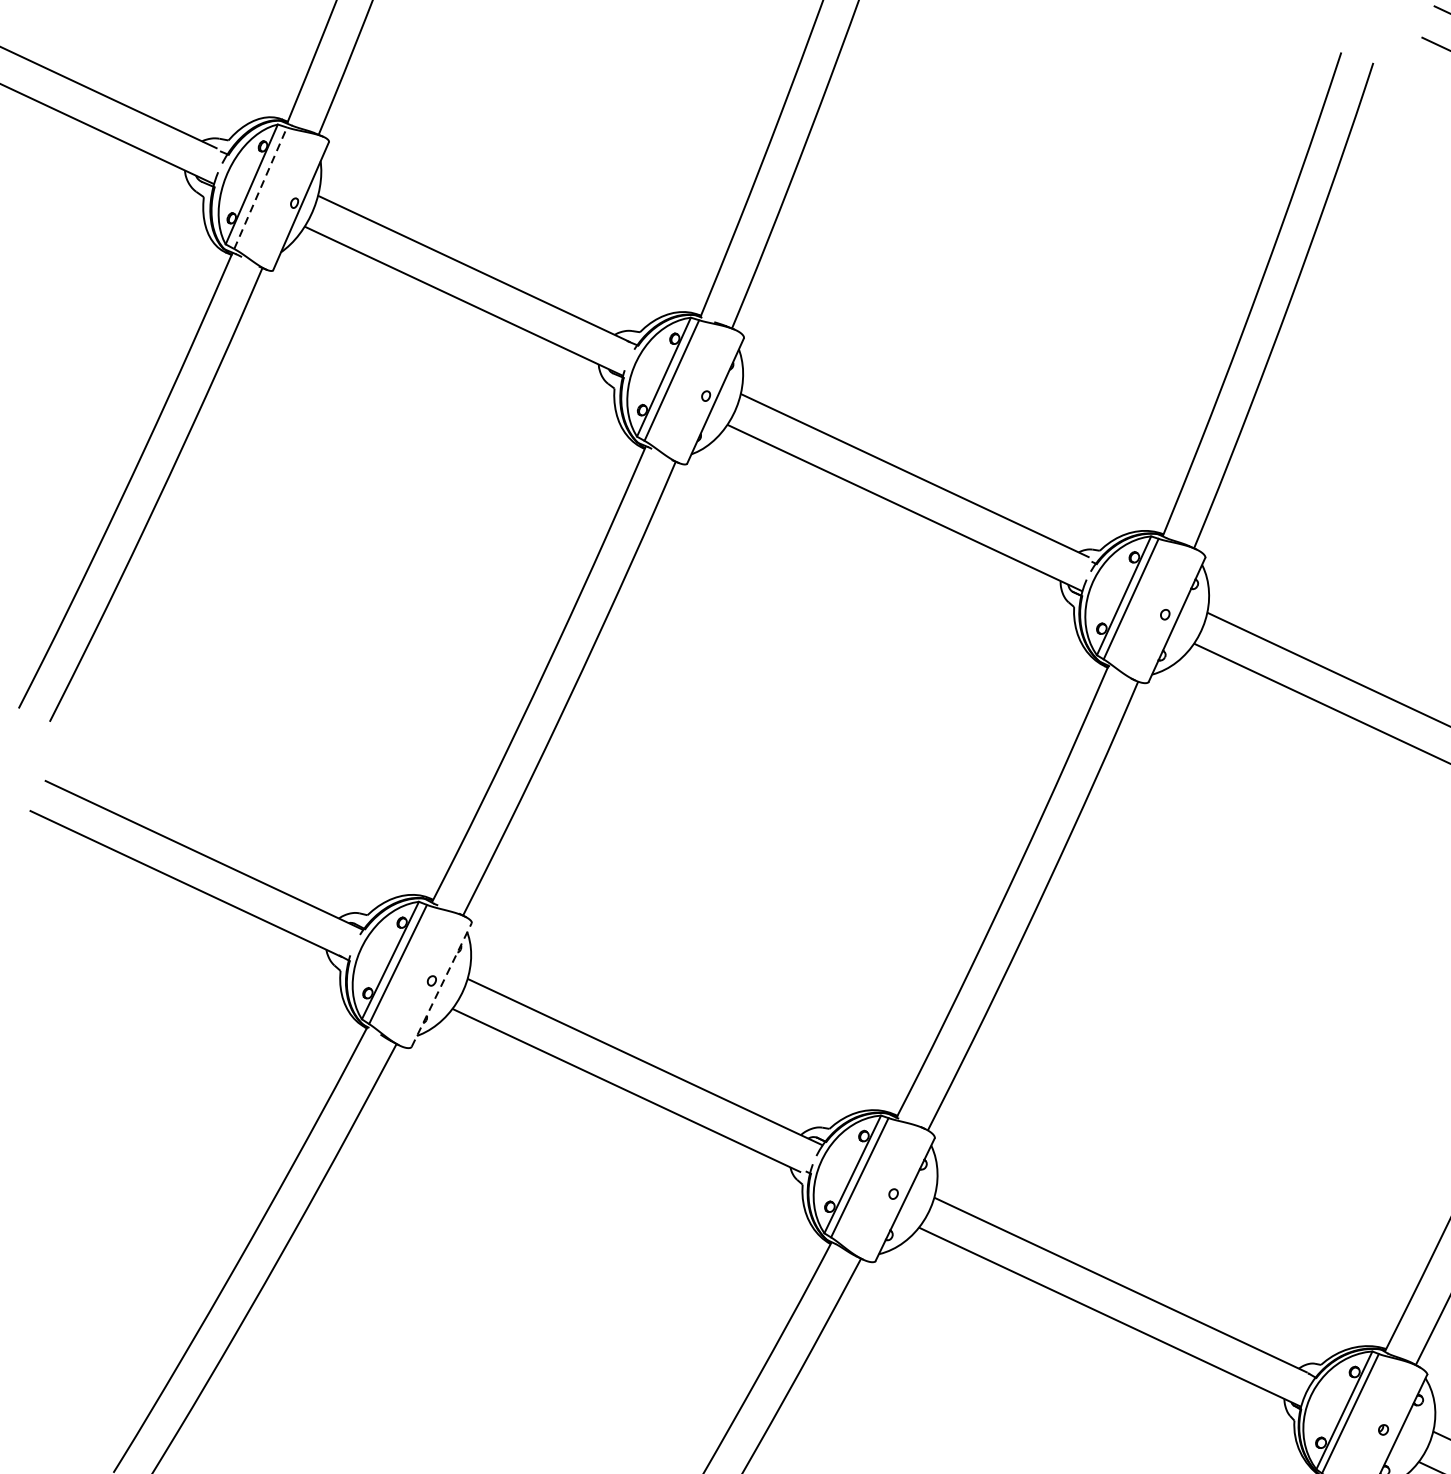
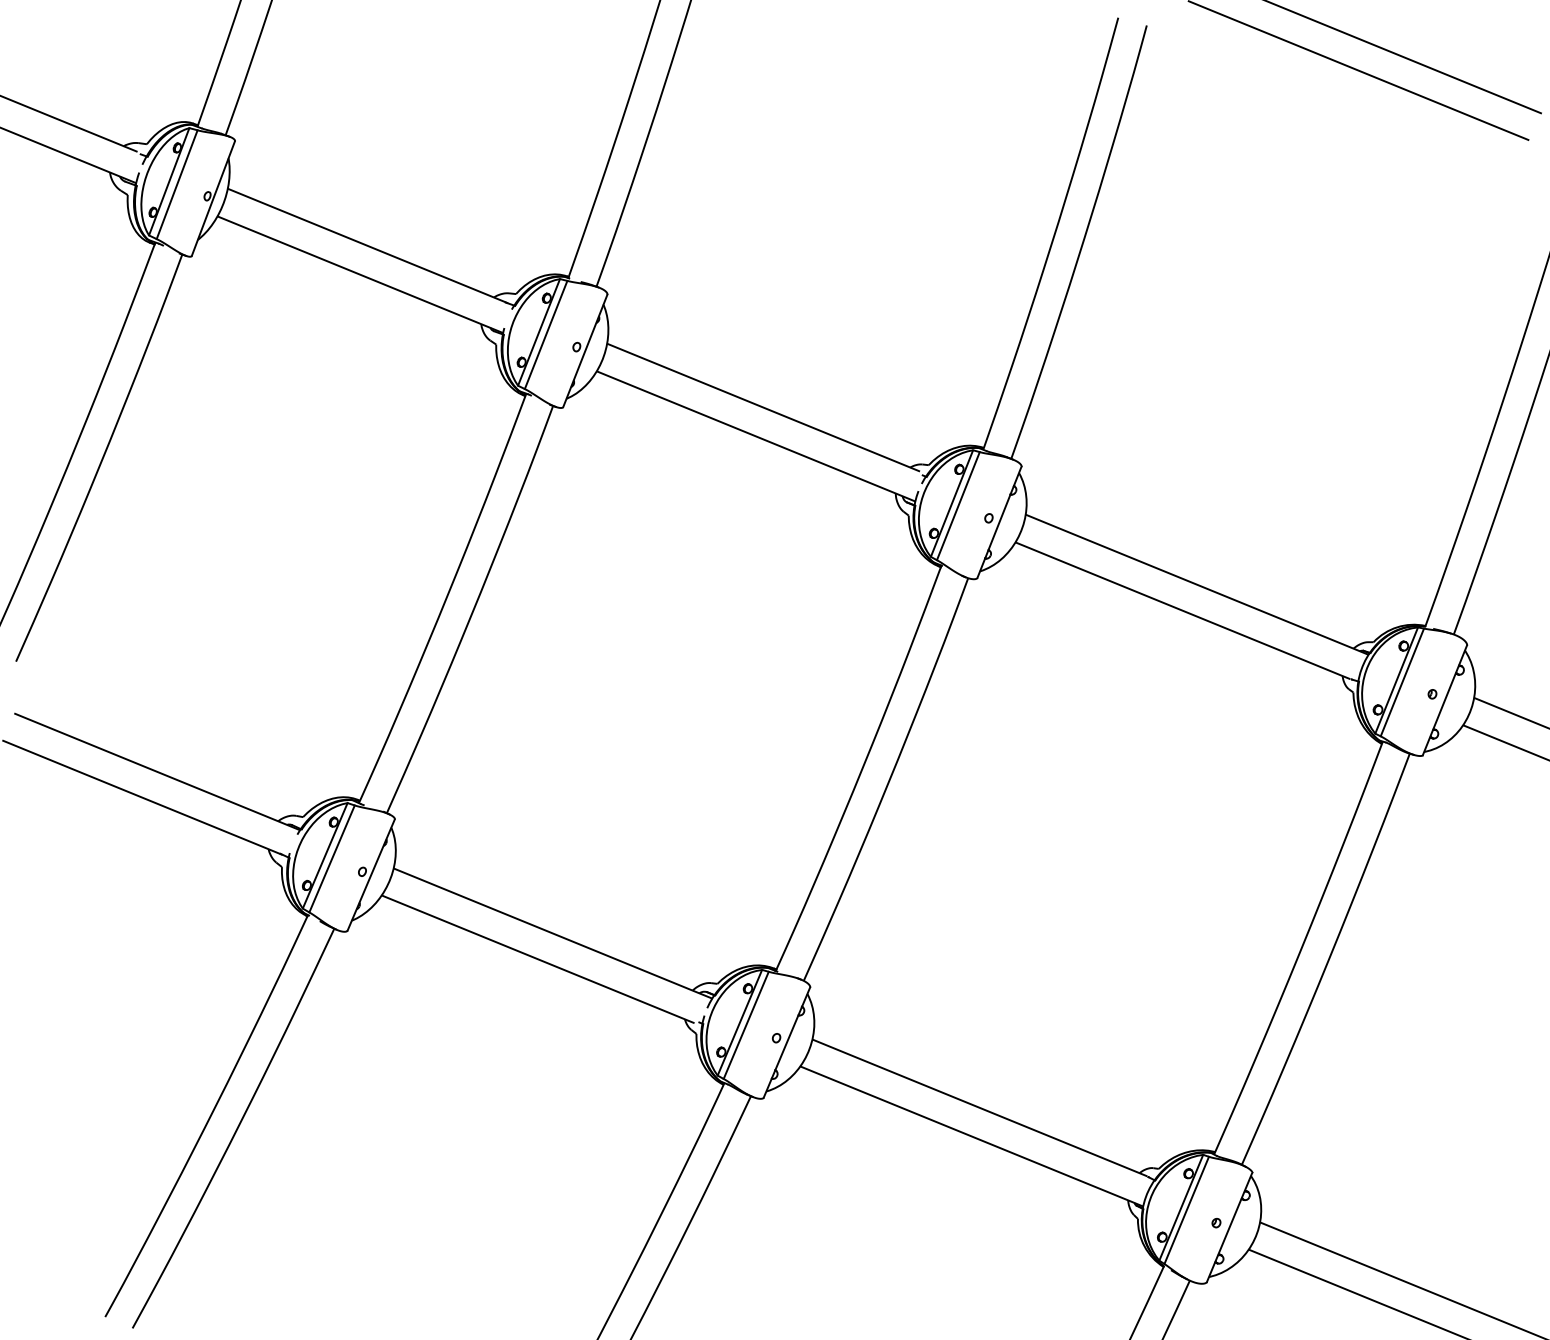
line: (261, 188) -> (177, 184), dashed -> solid
line: (442, 984) -> (371, 874), dashed -> solid

